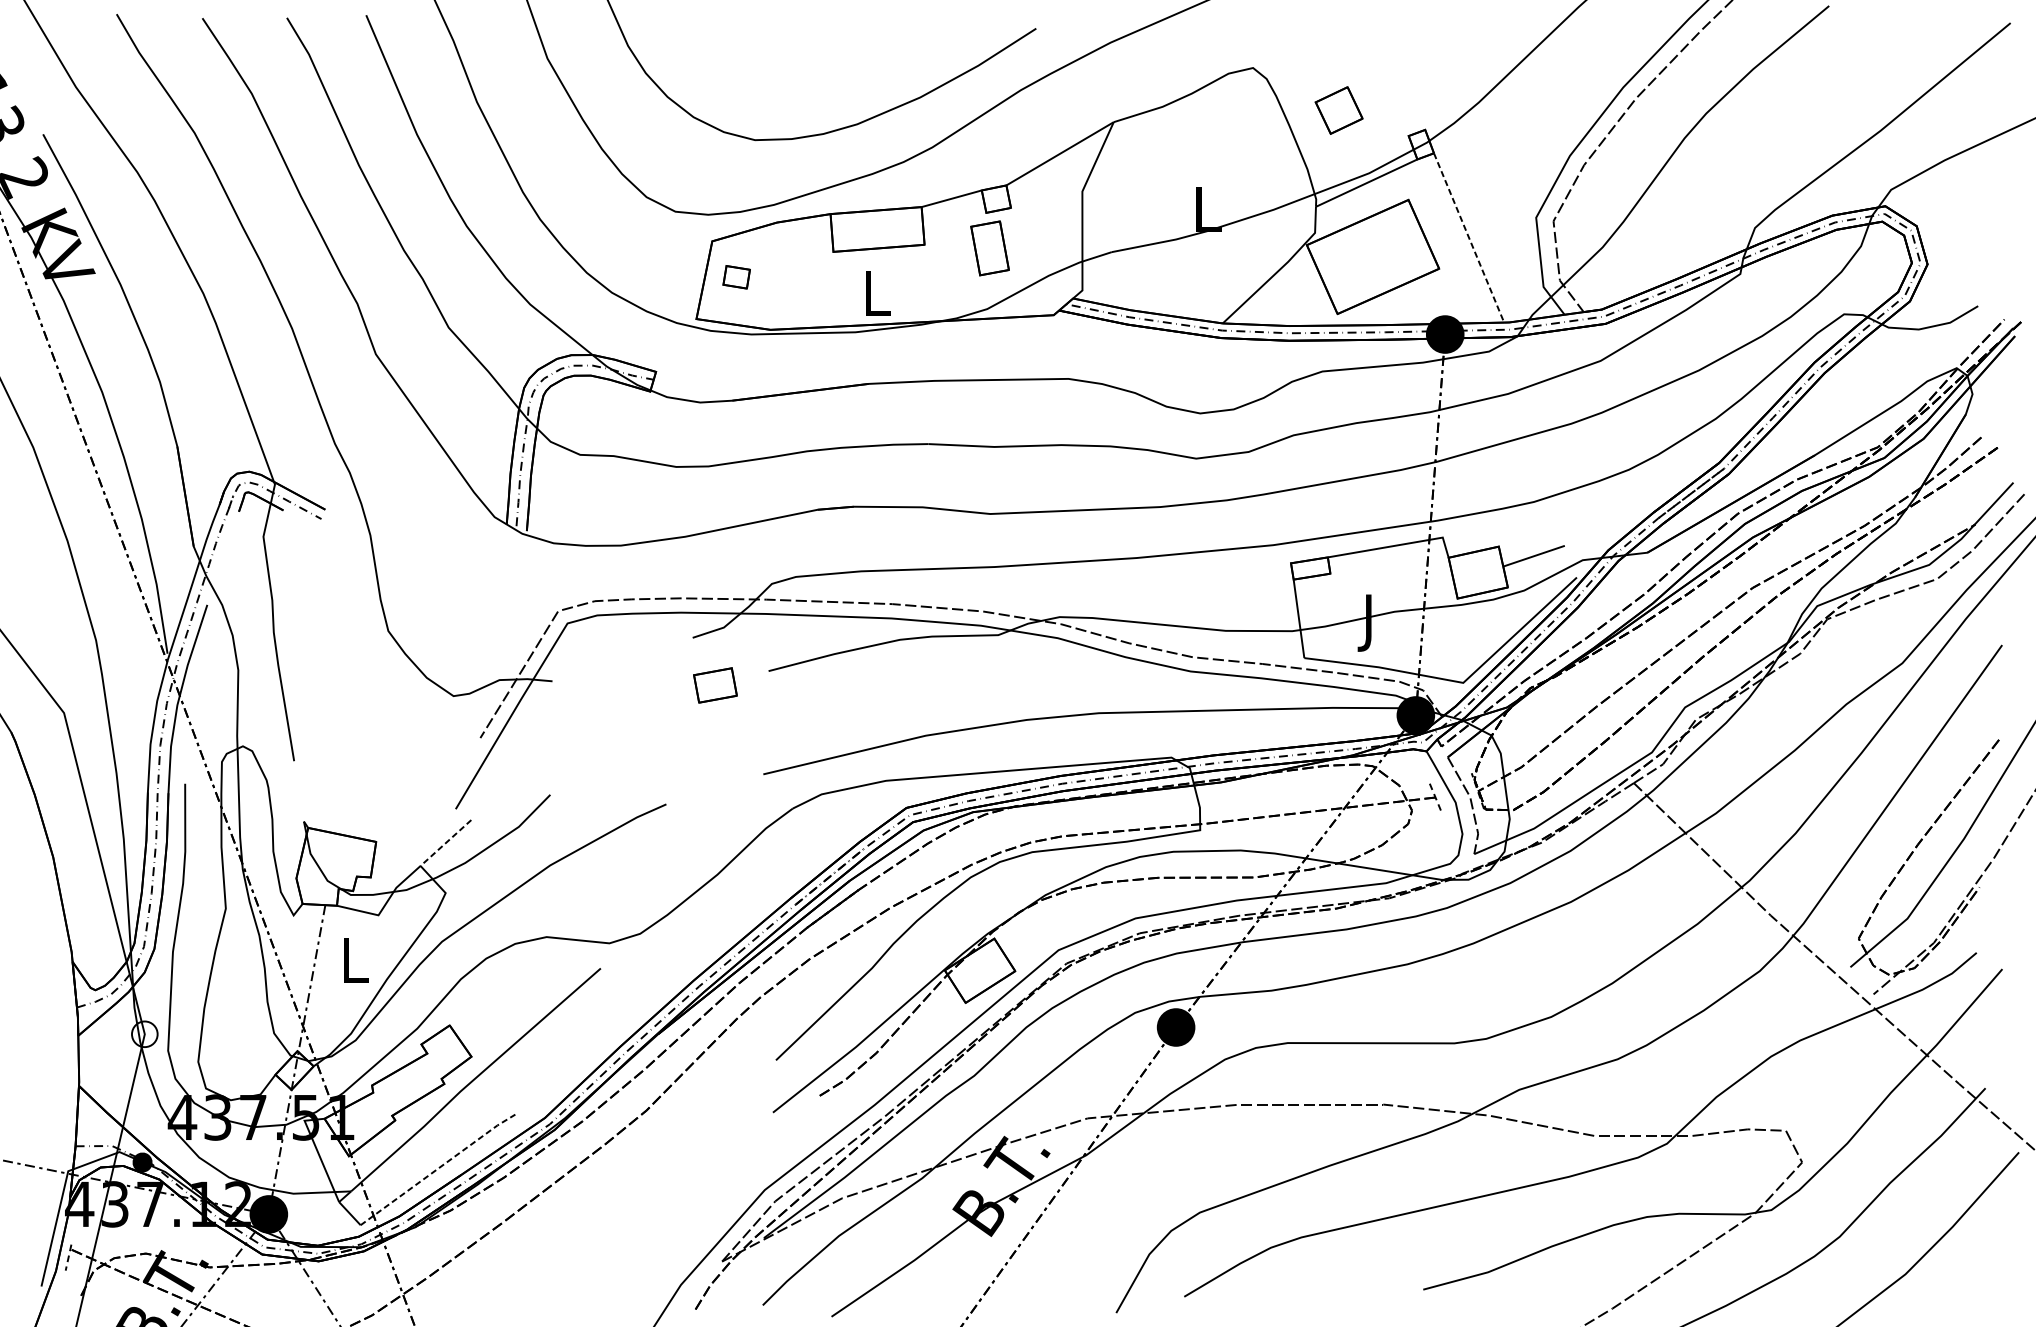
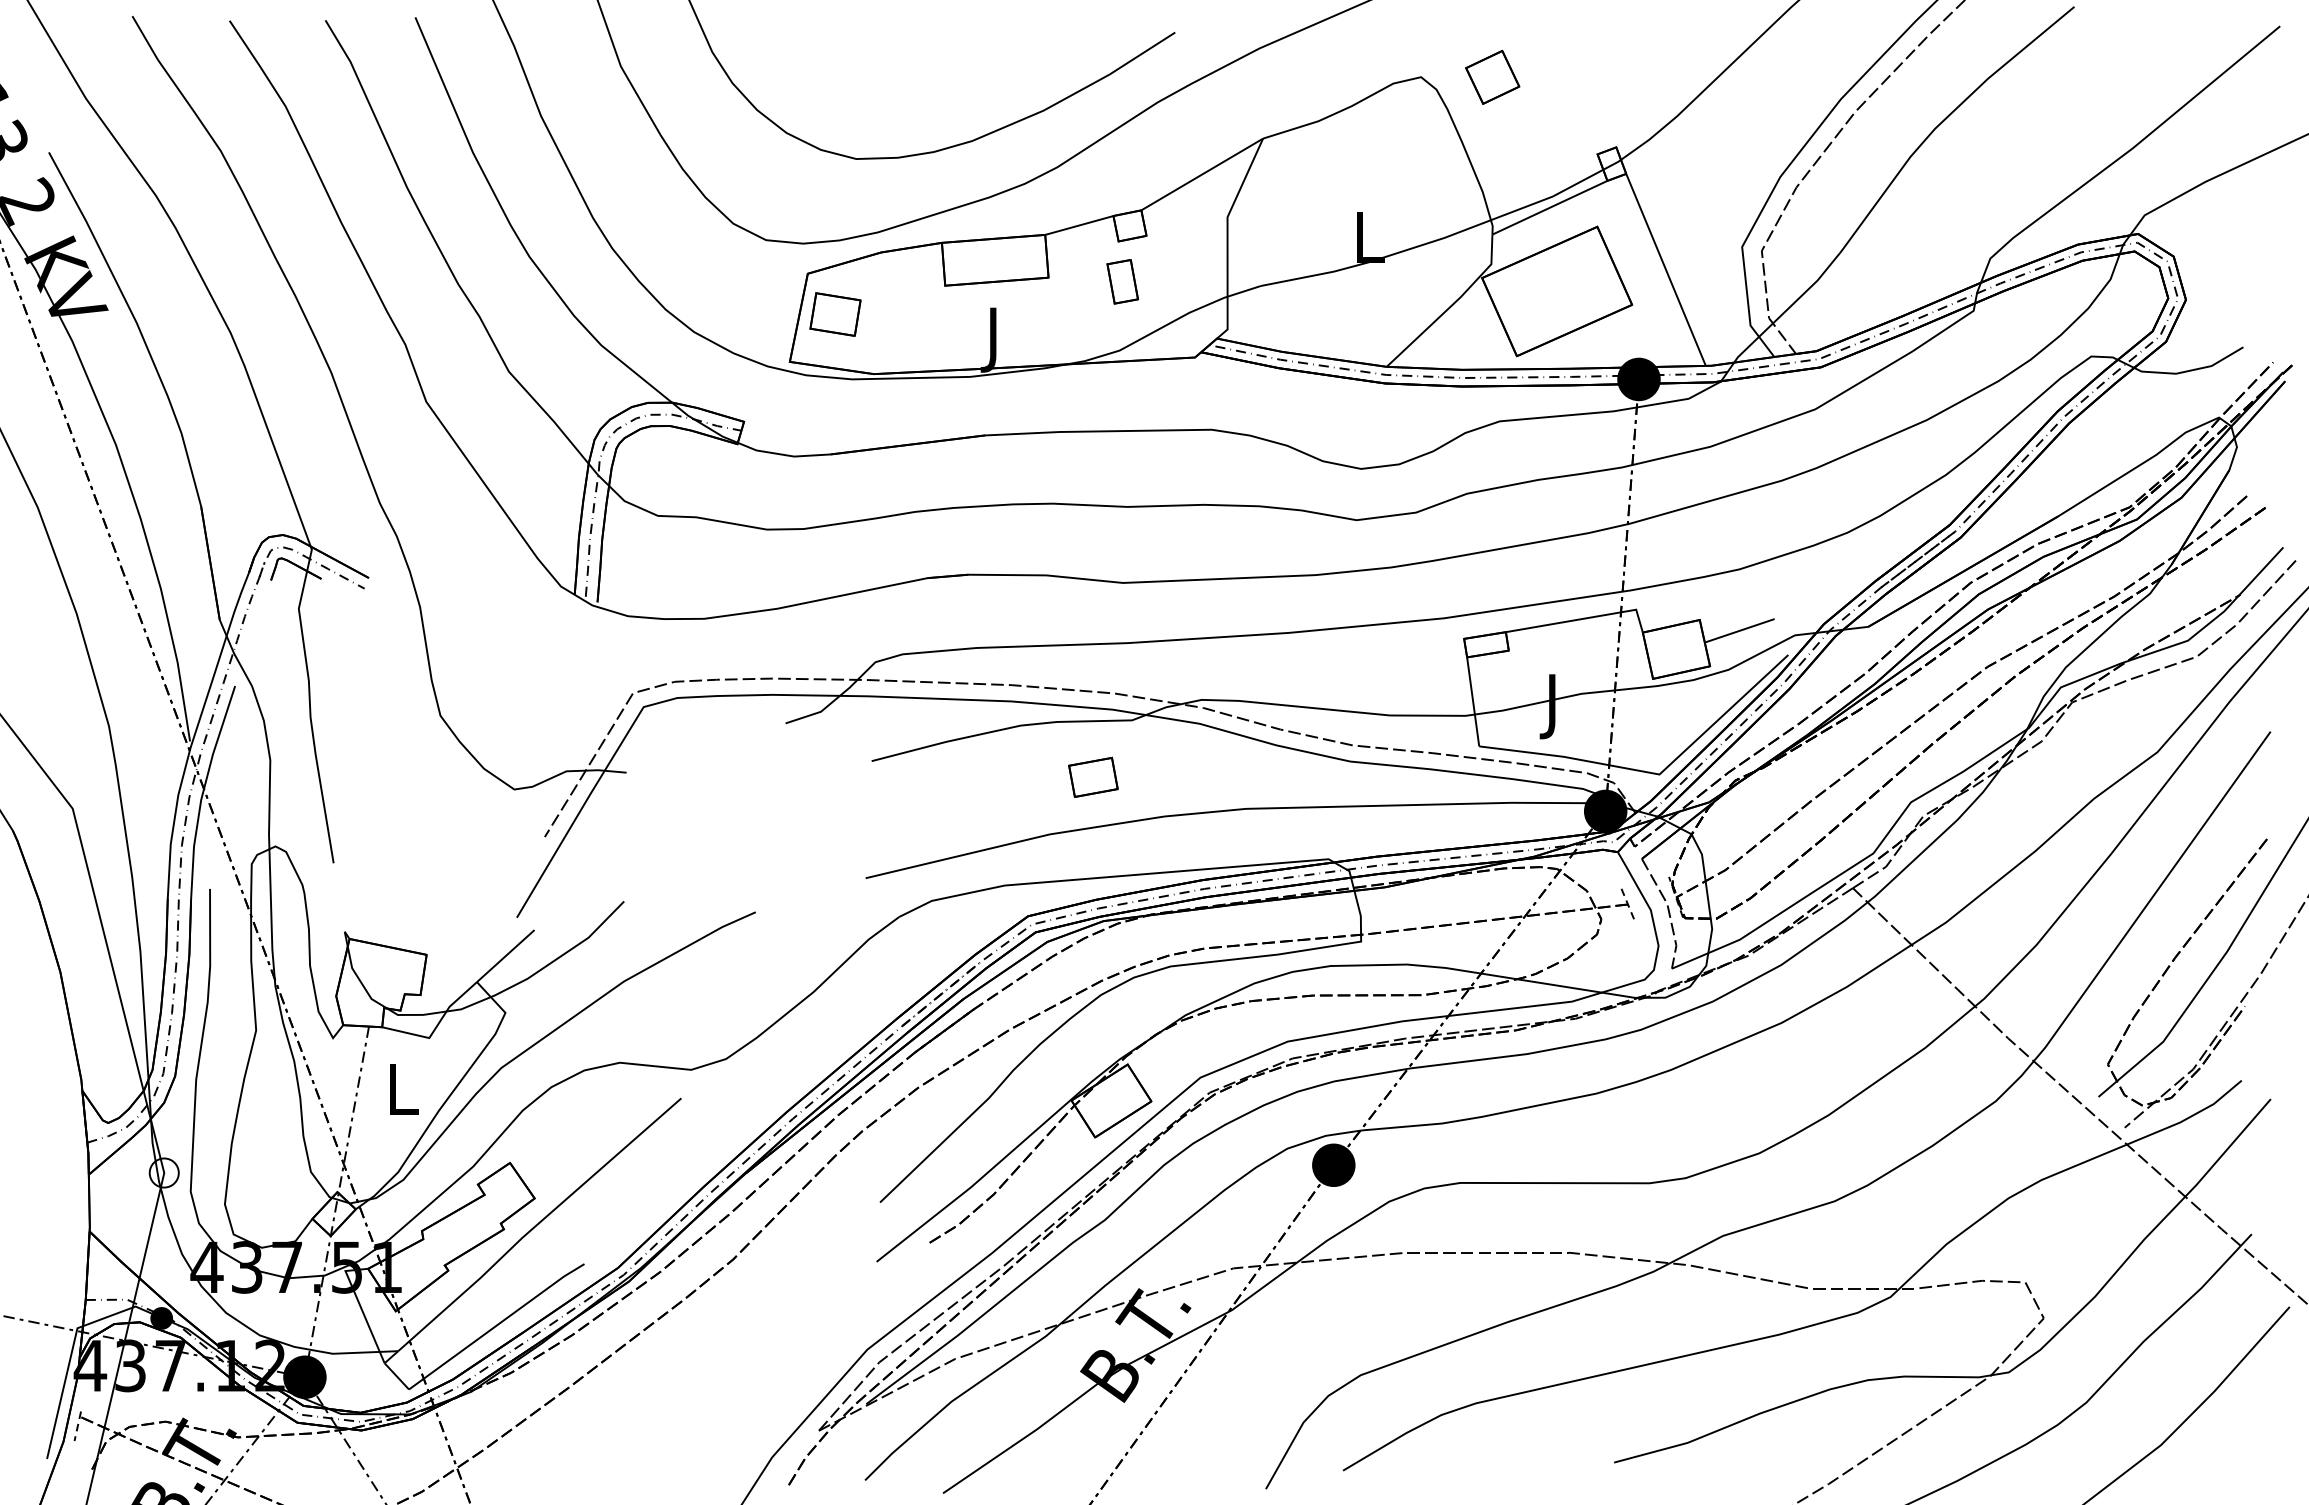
part: (1338, 109) -> (1492, 76), moved
line: (1469, 237) -> (1666, 269), dashed -> solid
part: (989, 248) -> (1122, 281), size x0.71
part: (736, 277) -> (835, 314), size x1.67
text: (876, 299) -> (994, 339), L -> J
part: (715, 684) -> (1093, 776), moved
line: (445, 843) -> (505, 956), dashed -> solid
line: (437, 1168) -> (496, 1325), dashed -> solid

